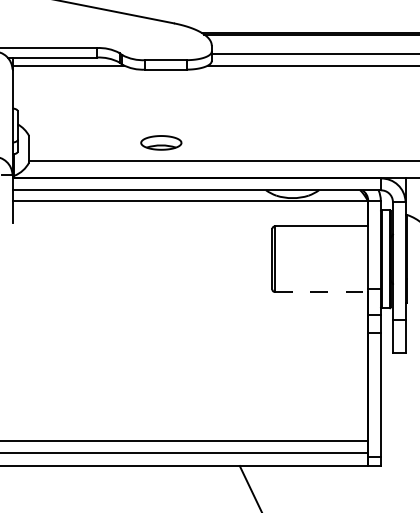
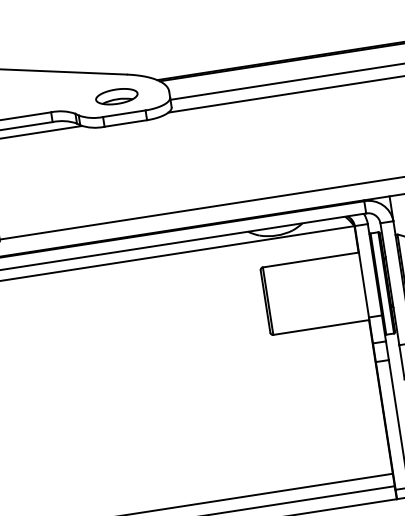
part: (161, 142) -> (116, 96), moved
line: (321, 292) -> (321, 328), dashed -> solid

